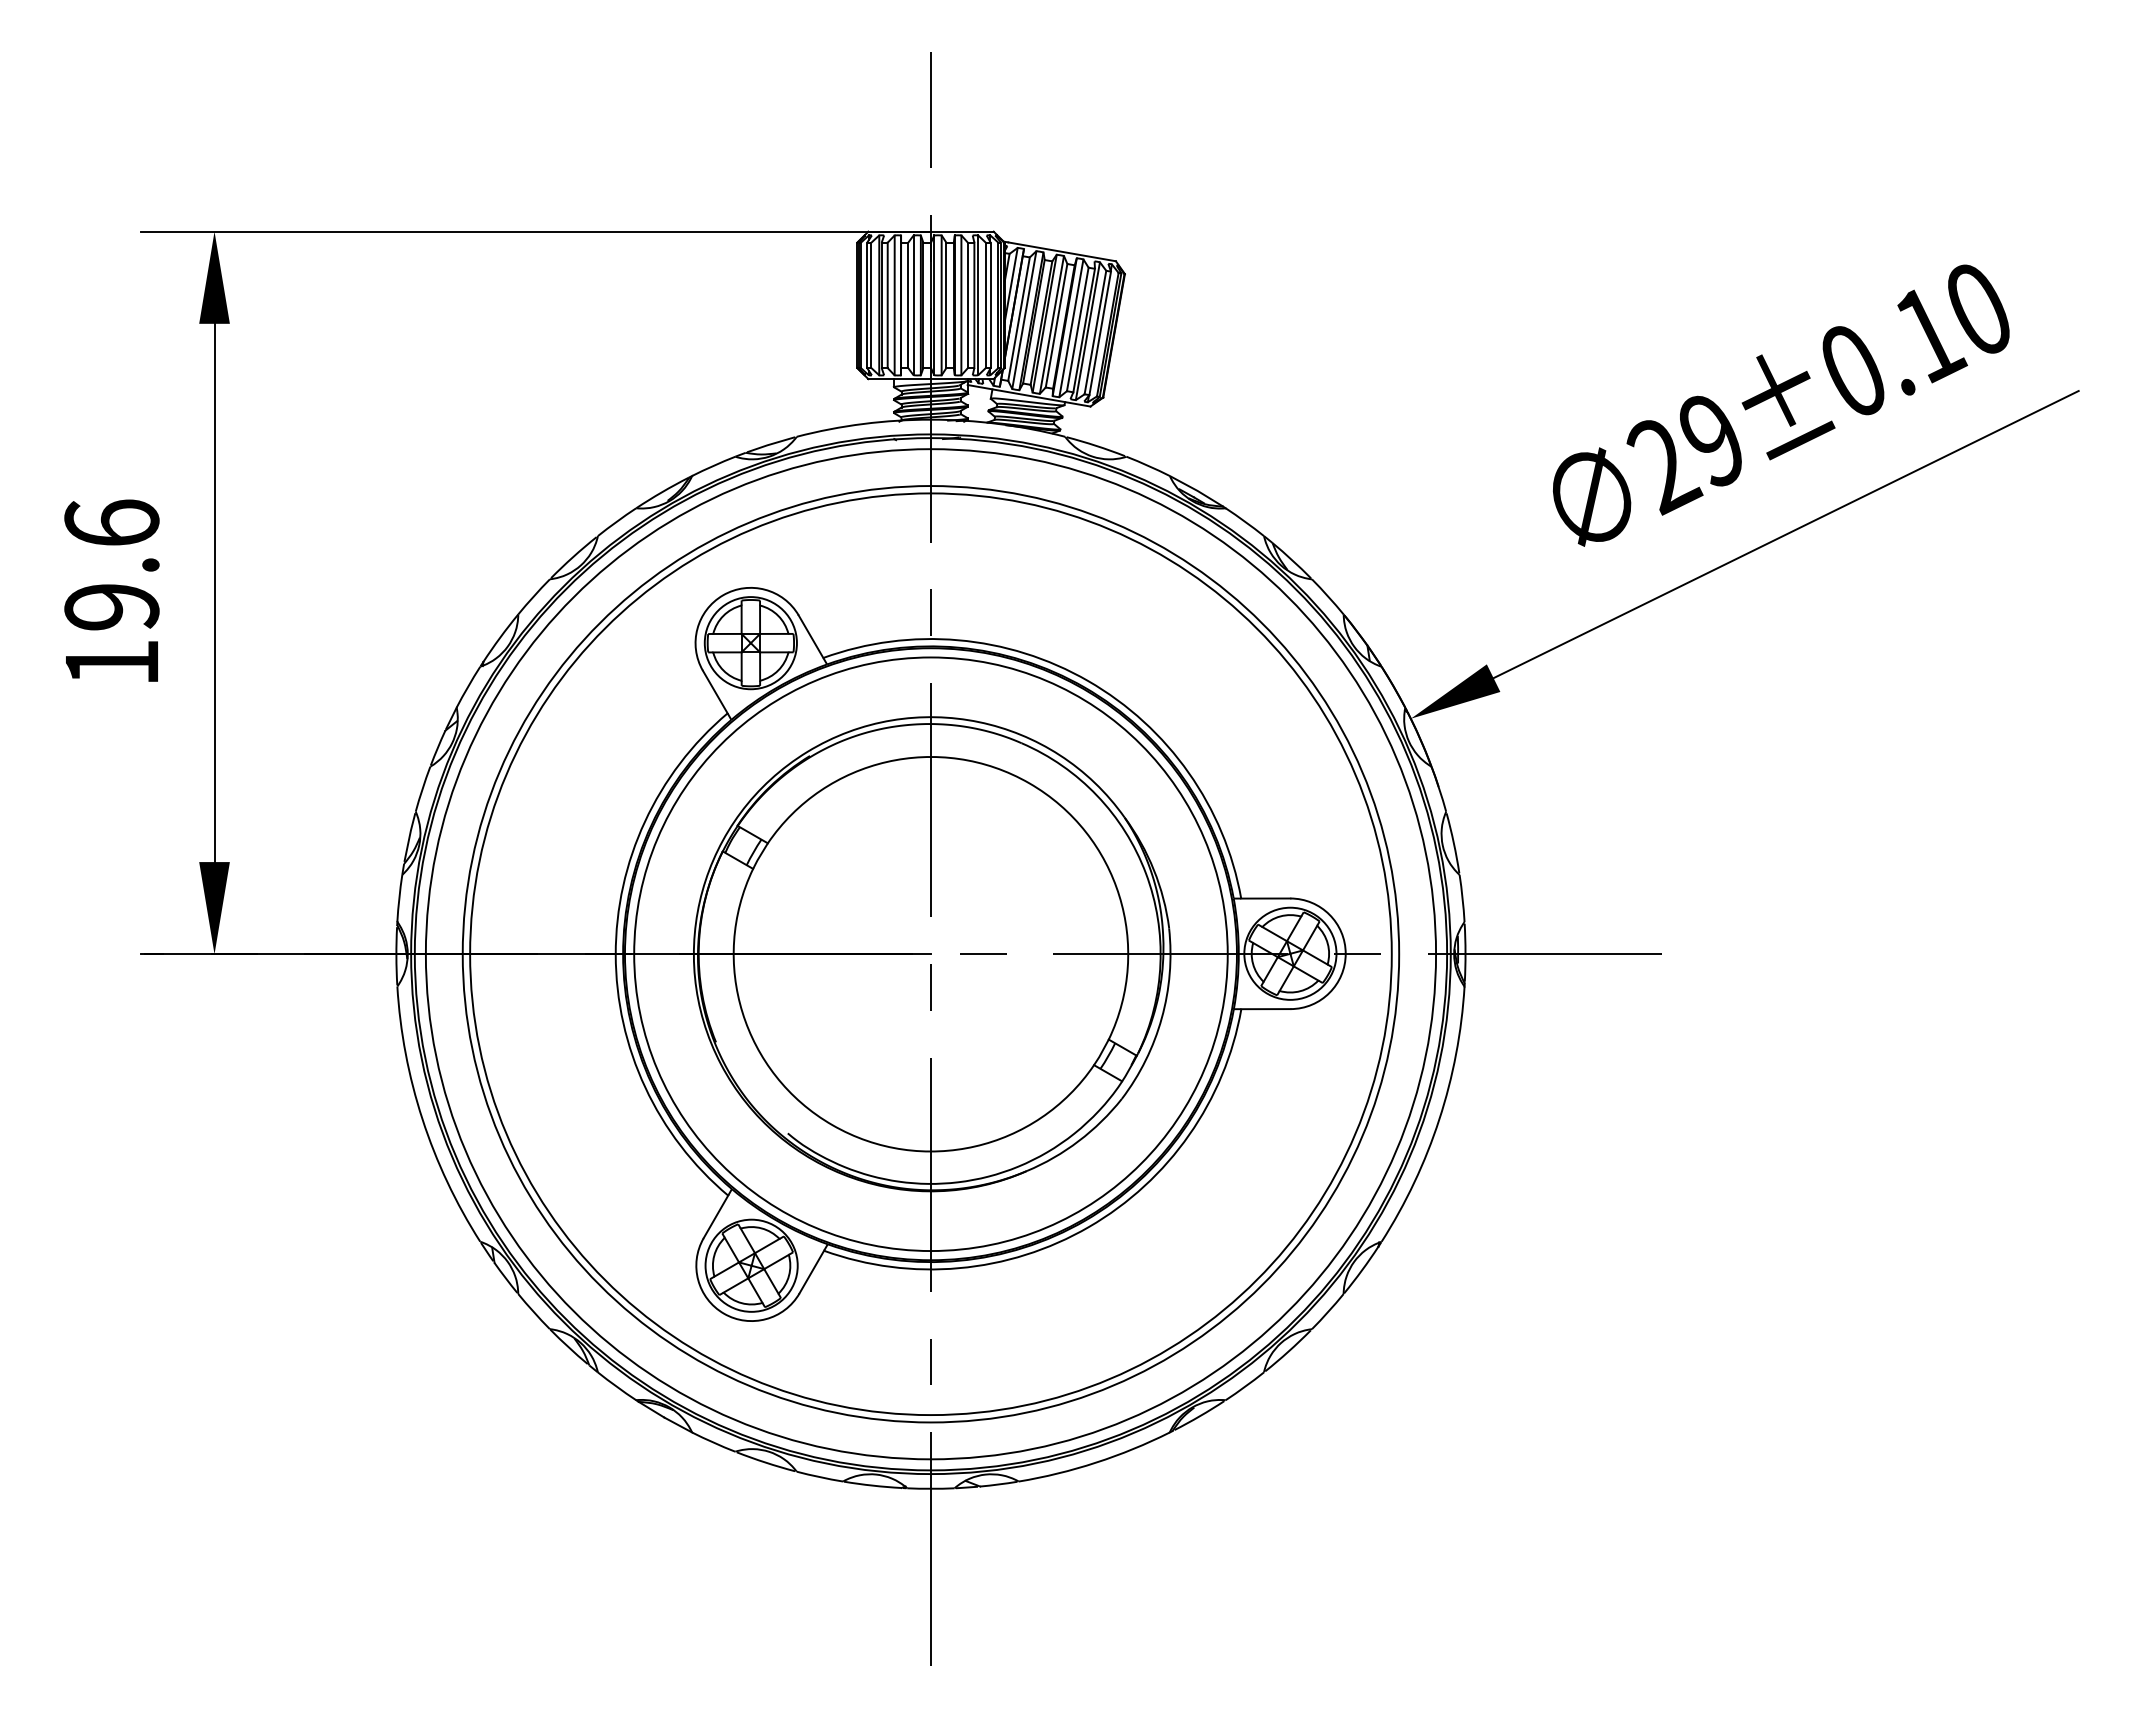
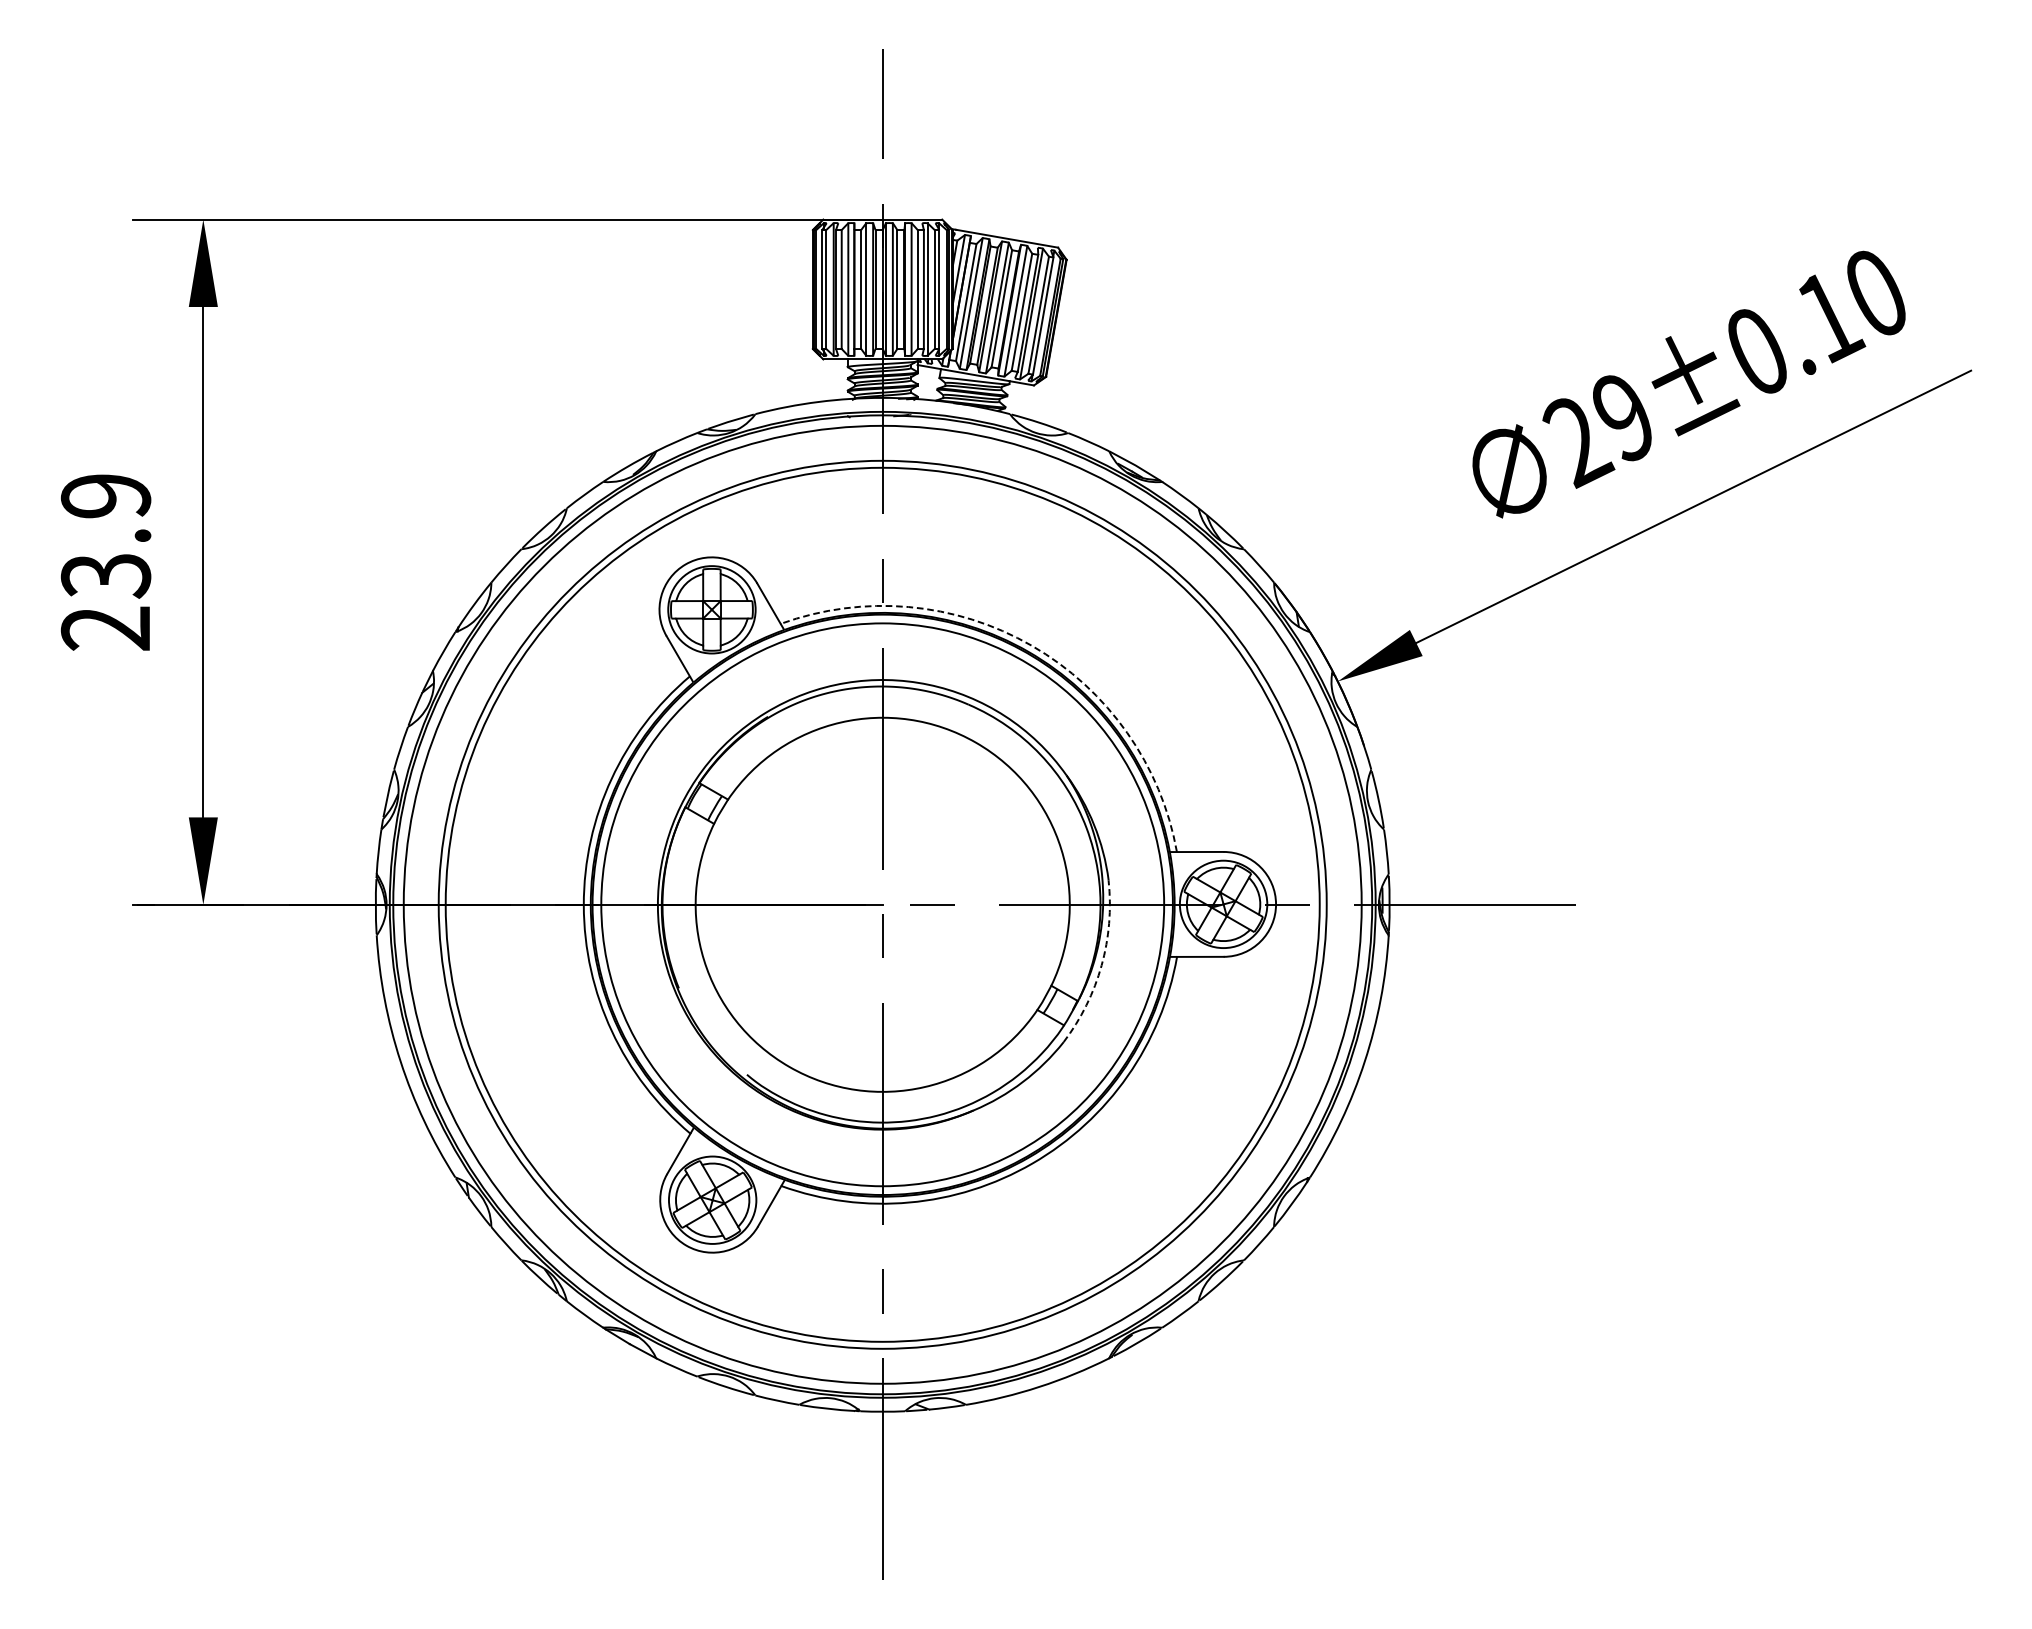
text: (111, 592) -> (105, 561), 19.6 -> 23.9
arc: (1088, 681) -> (1032, 646), solid -> dashed
arc: (1161, 1018) -> (1101, 965), solid -> dashed

